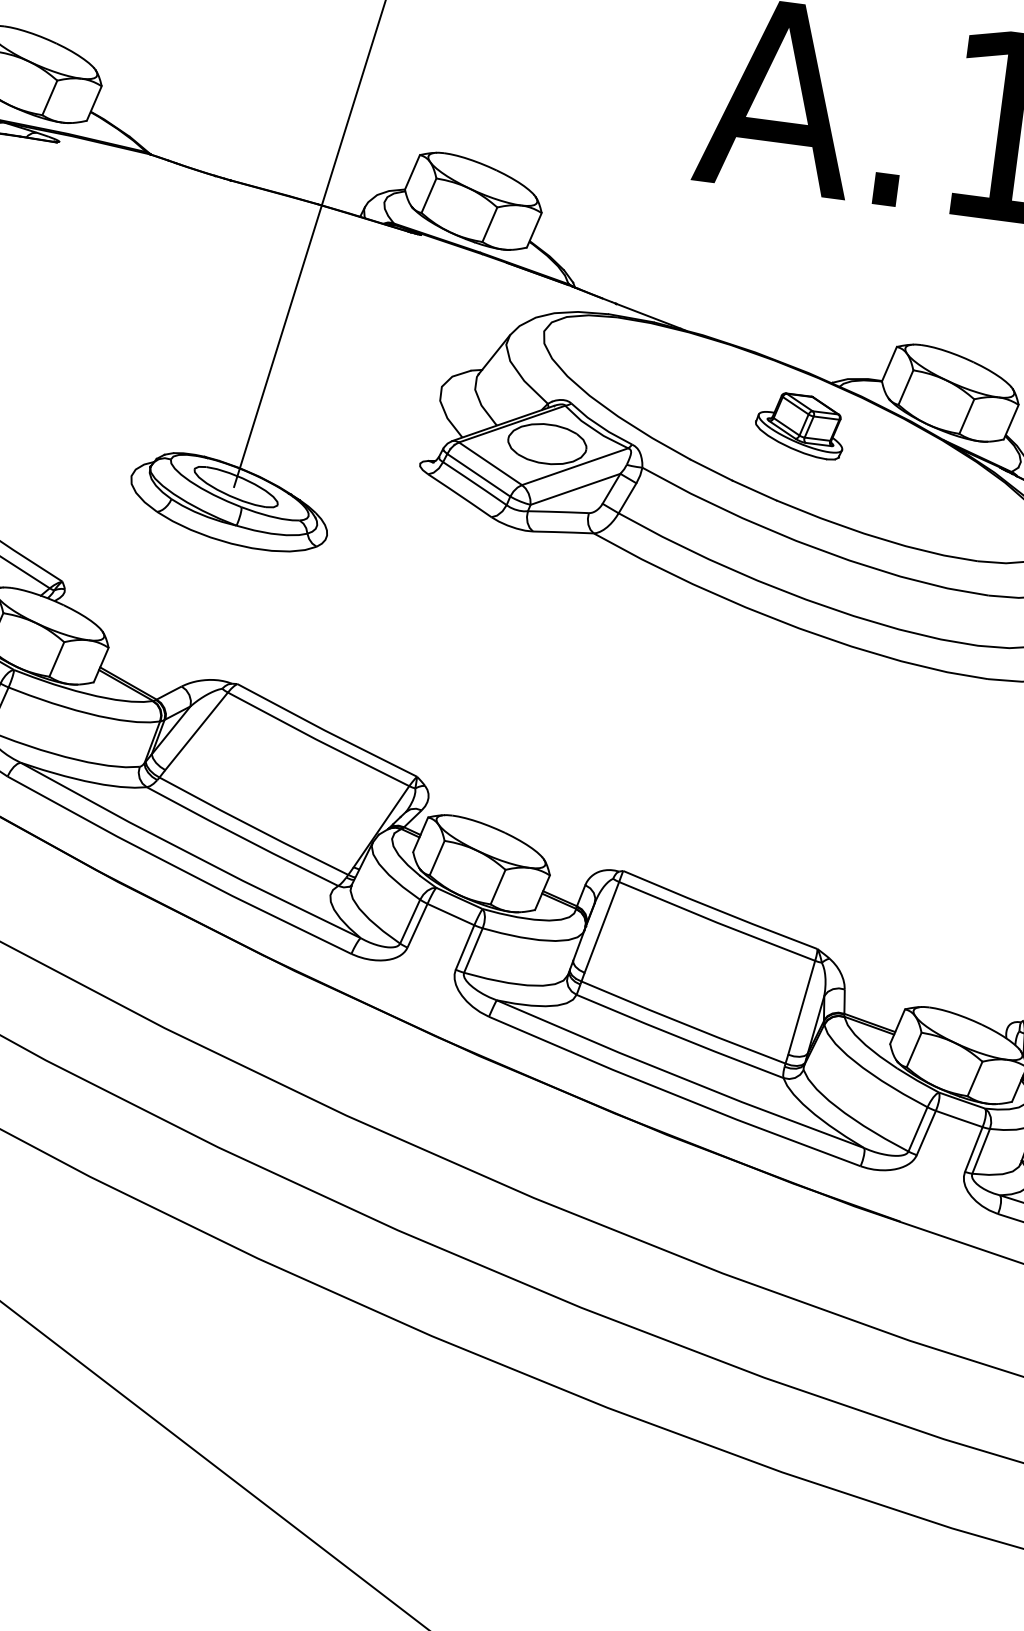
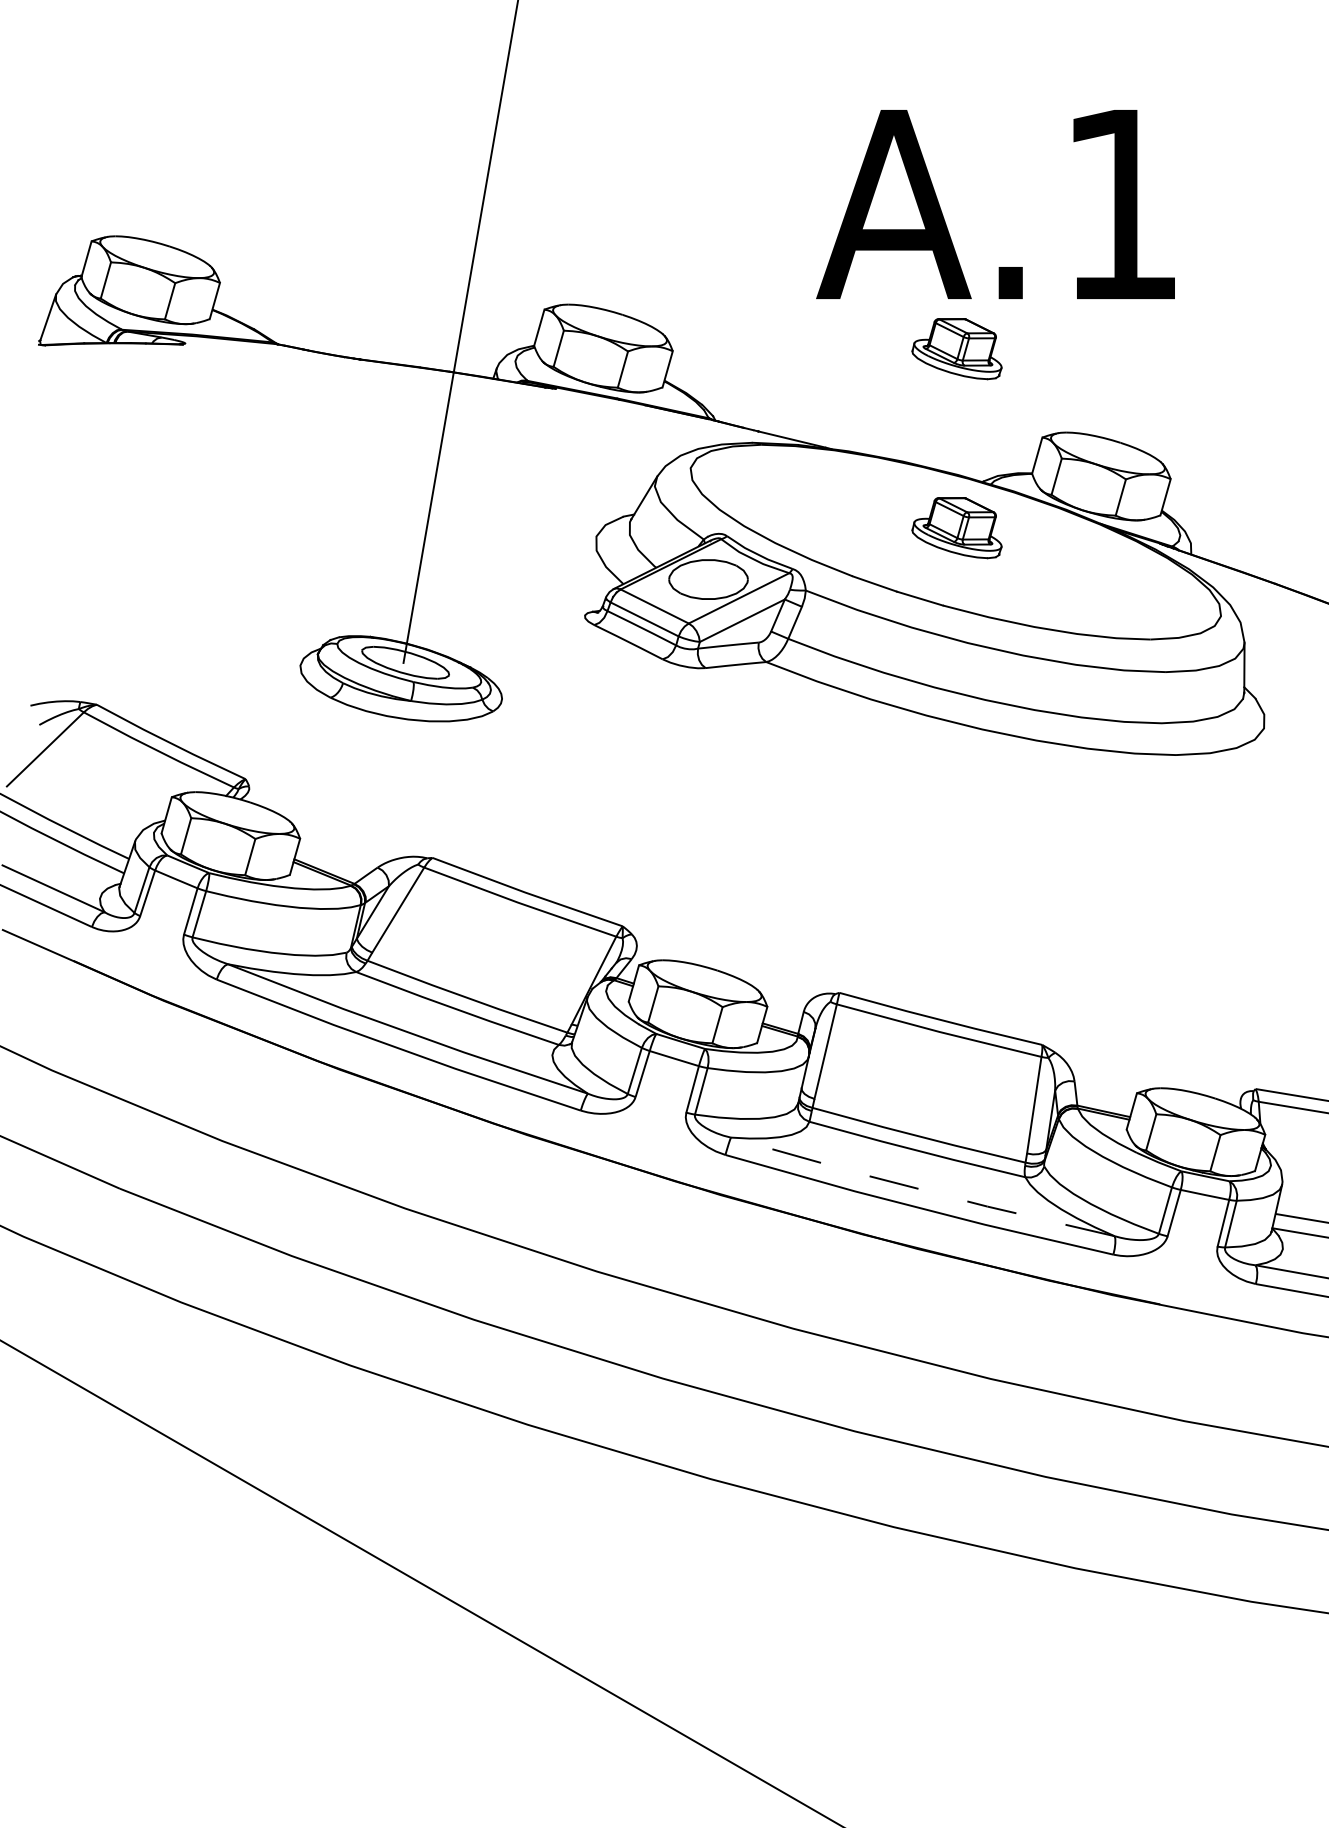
part: (823, 248) -> (956, 349), added
line: (678, 1076) -> (921, 1189), solid -> dashed

